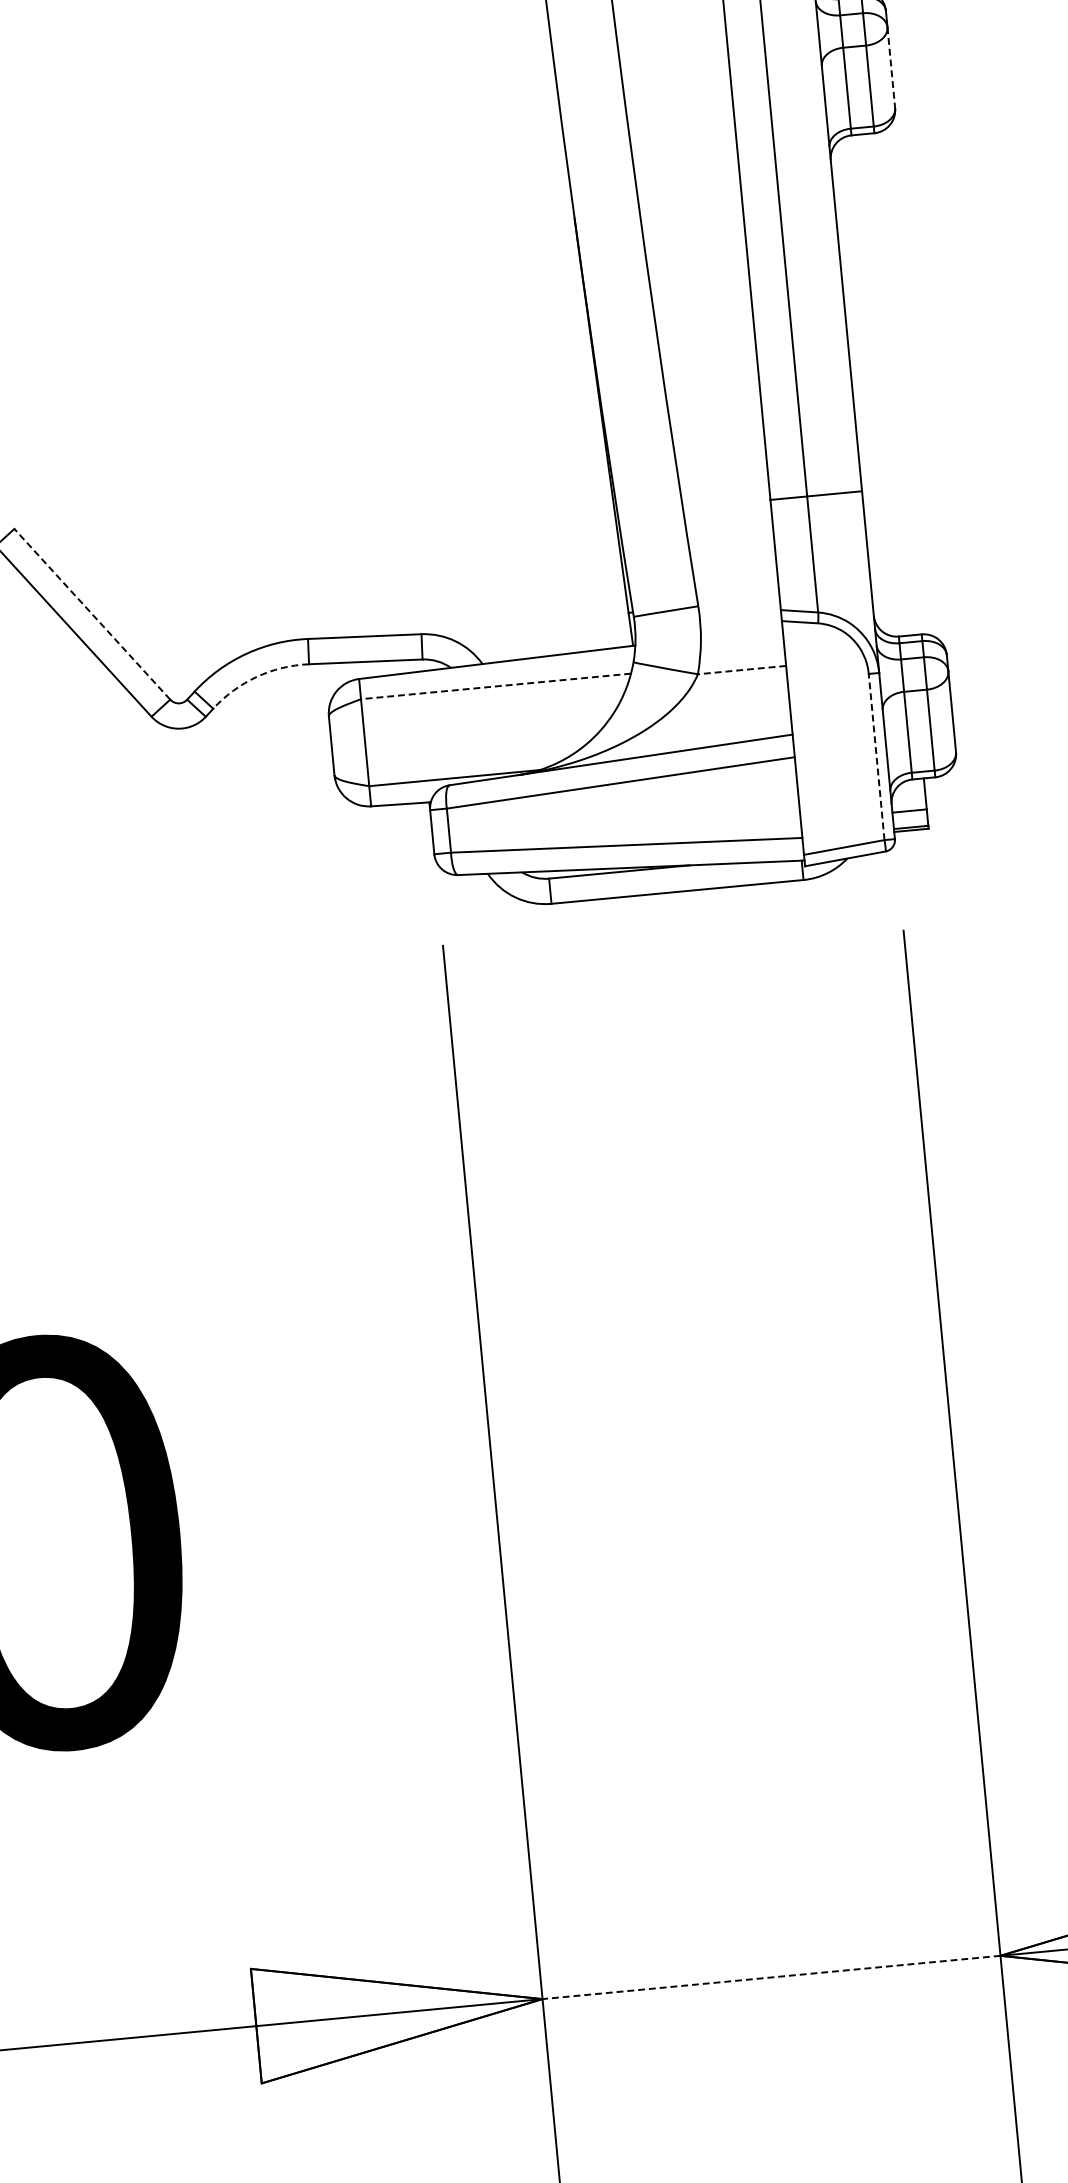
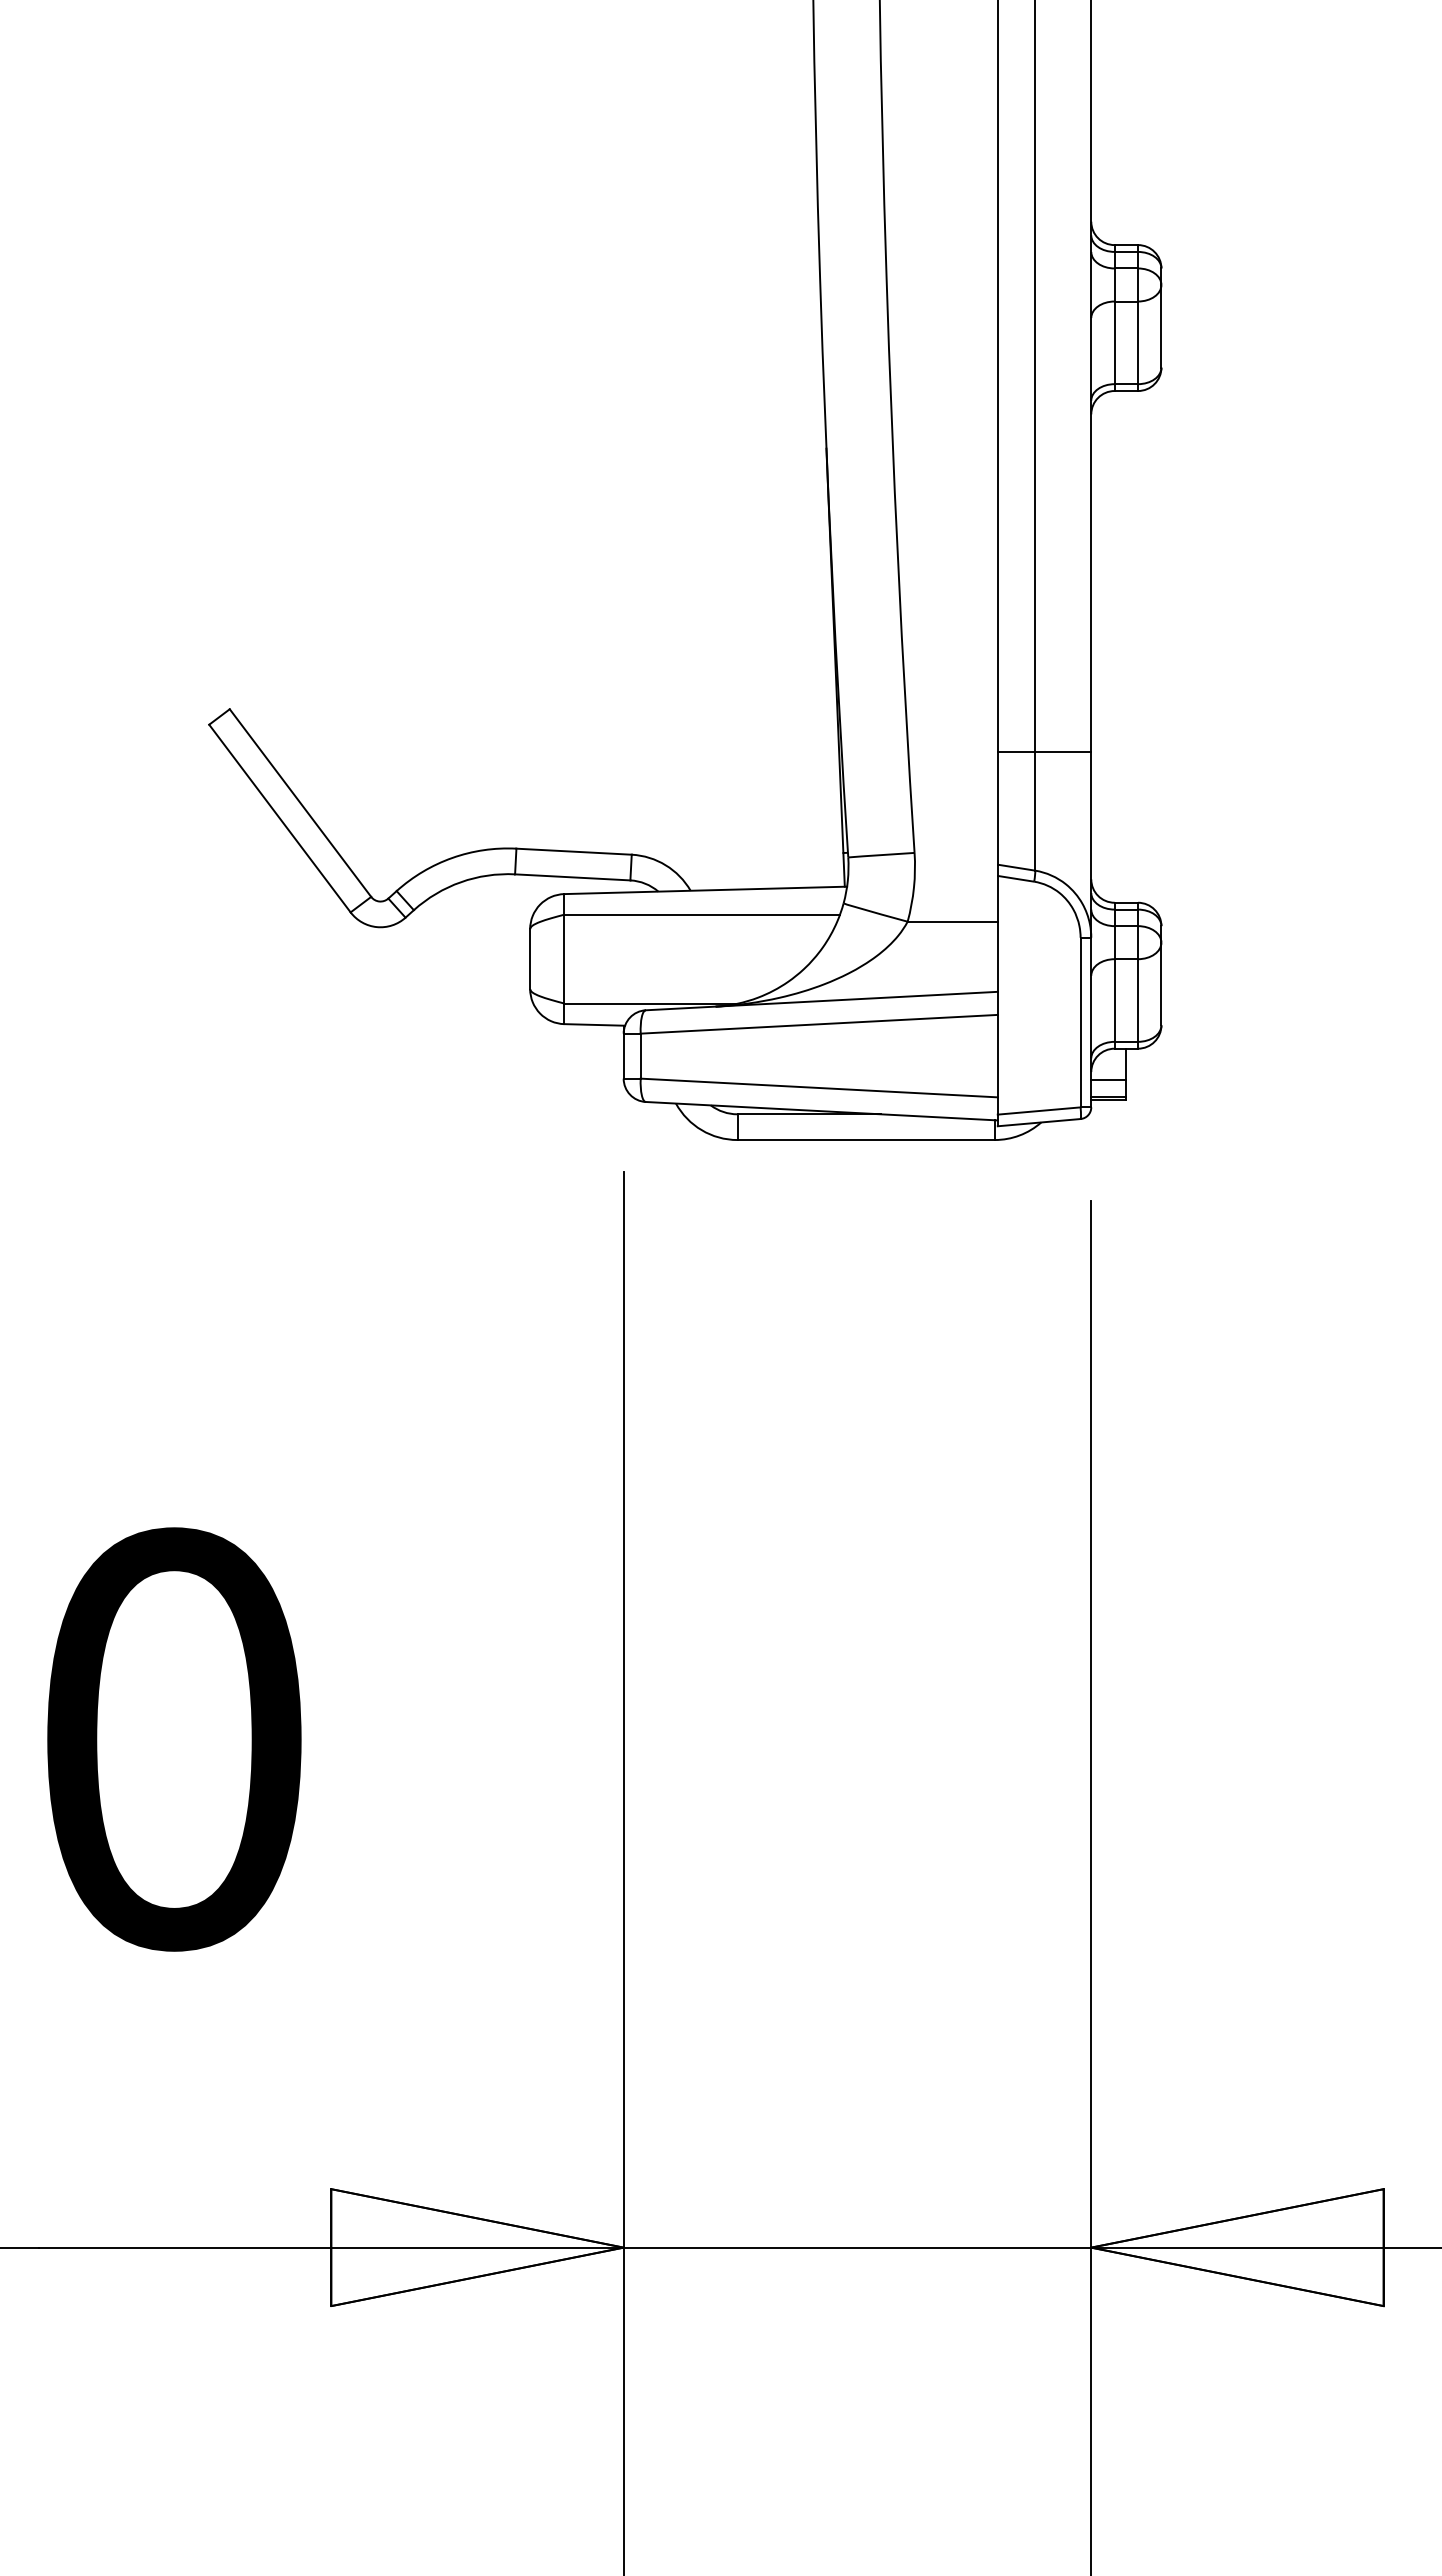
line: (891, 67) -> (1161, 326), dashed -> solid
line: (92, 613) -> (300, 802), dashed -> solid
line: (741, 669) -> (952, 921), dashed -> solid
arc: (256, 677) -> (460, 882), dashed -> solid
line: (496, 686) -> (702, 914), dashed -> solid
line: (876, 756) -> (1080, 1022), dashed -> solid
line: (771, 1977) -> (857, 2247), dashed -> solid

